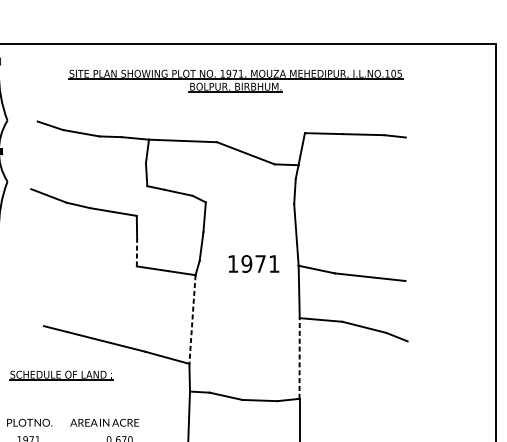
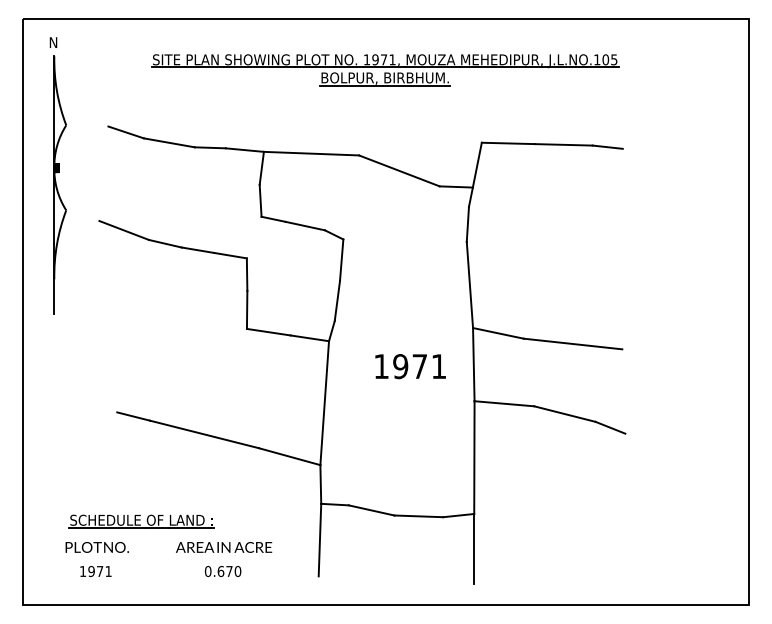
line: (137, 252) -> (247, 309), dashed -> solid
text: (253, 263) -> (410, 366), moved
line: (192, 319) -> (324, 403), dashed -> solid
line: (299, 358) -> (474, 457), dashed -> solid
part: (61, 375) -> (141, 521), moved
text: (105, 422) -> (224, 547), moved

